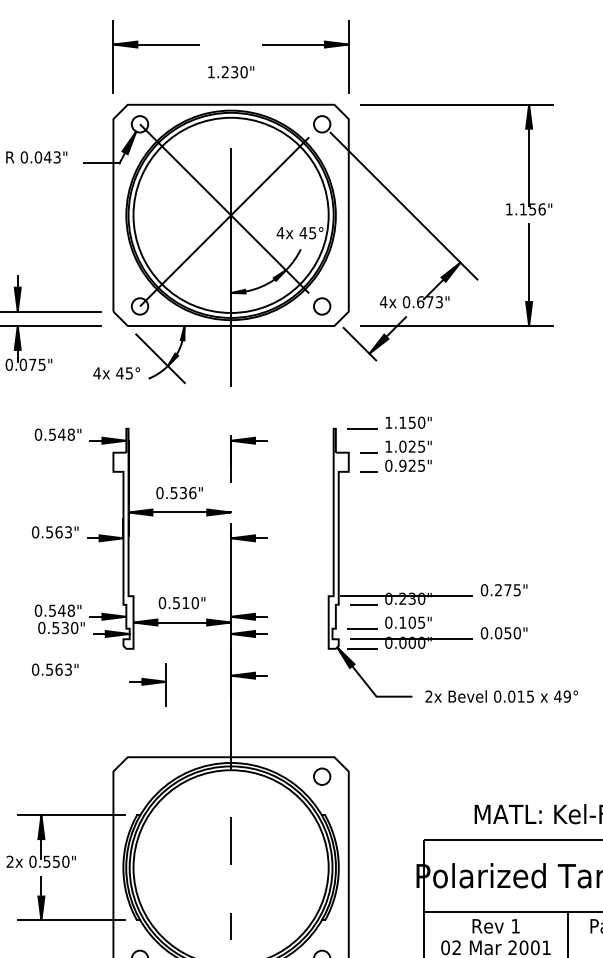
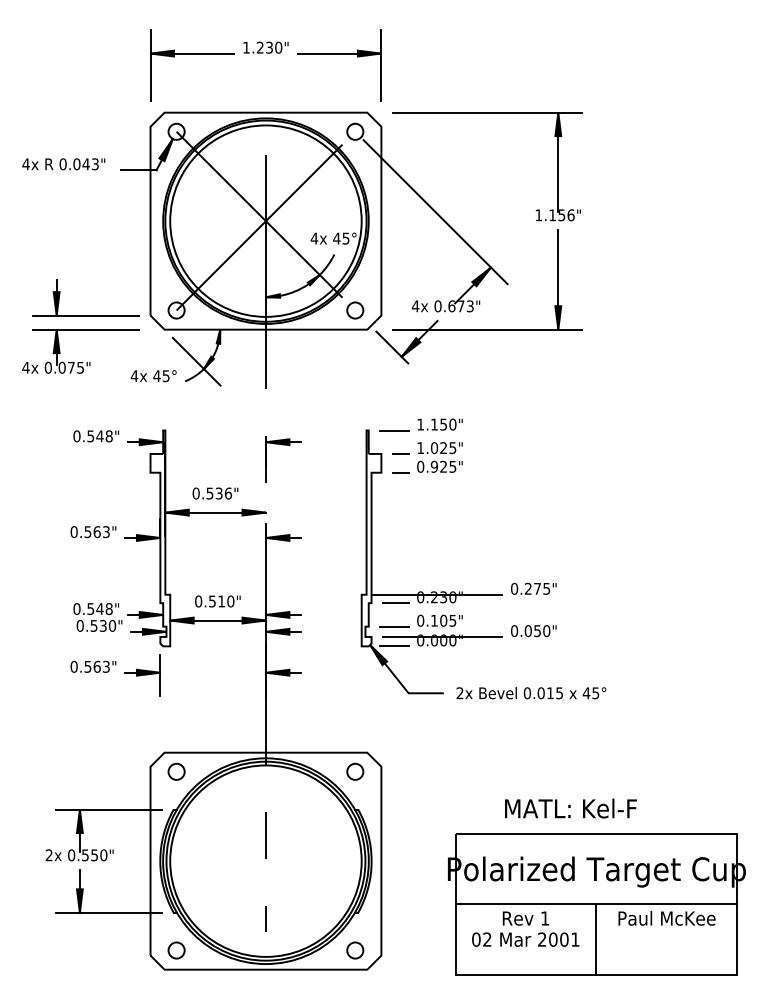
text: (230, 71) -> (265, 47), moved
part: (148, 684) -> (142, 675), moved
text: (567, 695) -> (595, 692), 49° -> 45°
circle: (139, 776) -> (176, 771), added

